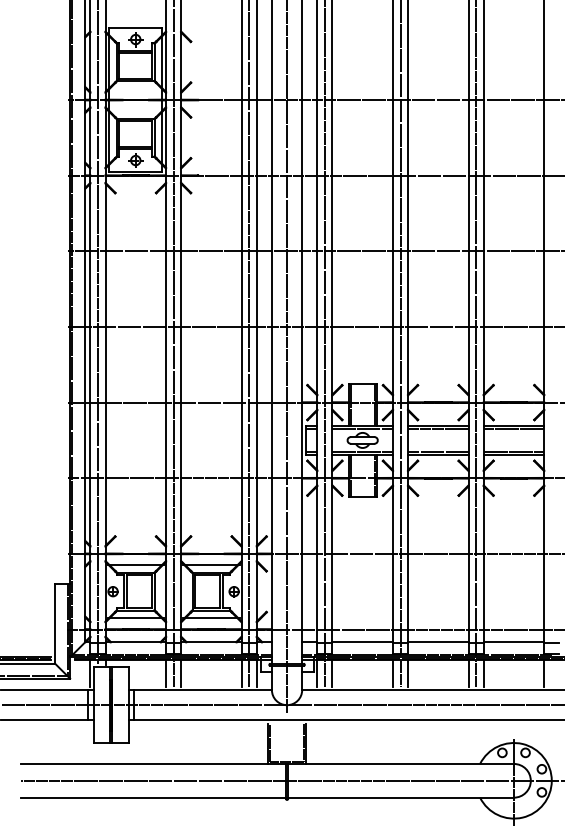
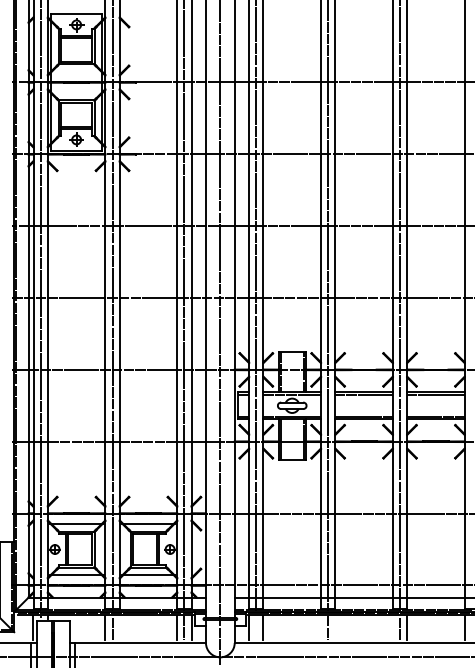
line: (181, 674) -> (120, 628), removed
line: (324, 674) -> (255, 628), removed
line: (392, 674) -> (320, 628), removed
line: (408, 674) -> (335, 628), removed
line: (468, 674) -> (392, 628), removed

